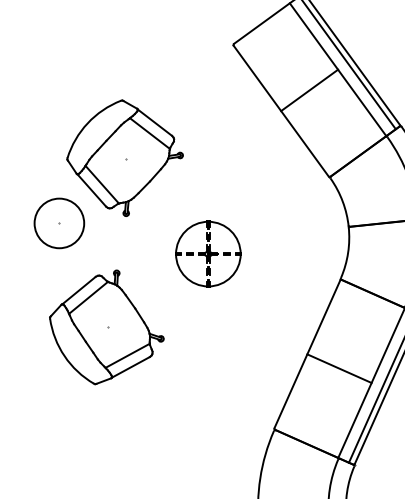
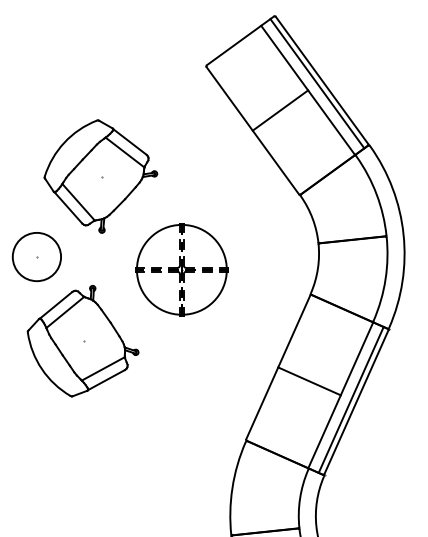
part: (58, 222) -> (36, 256), moved
part: (207, 253) -> (181, 269), size x1.43

